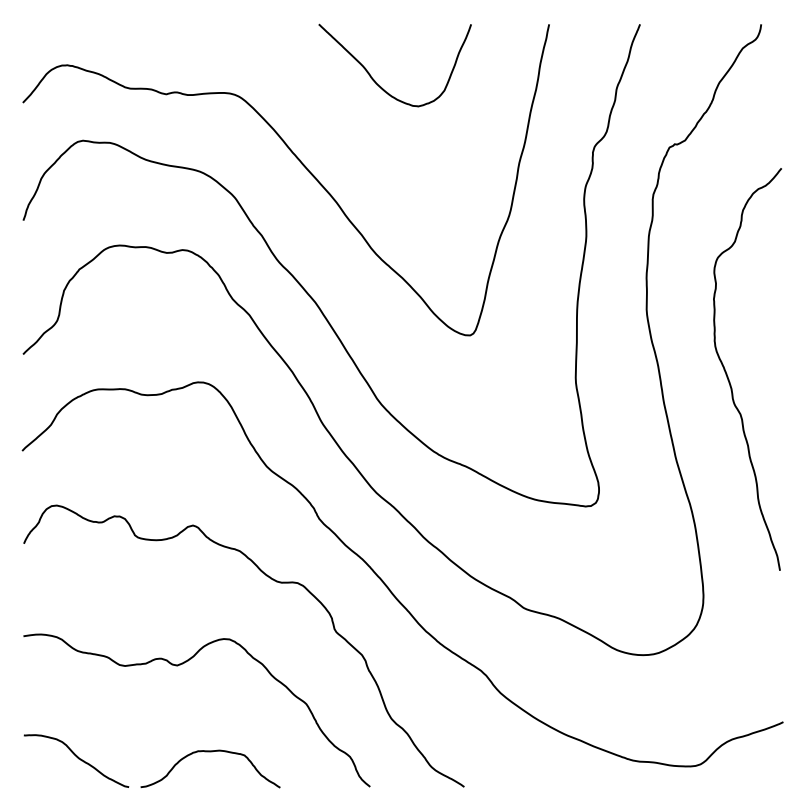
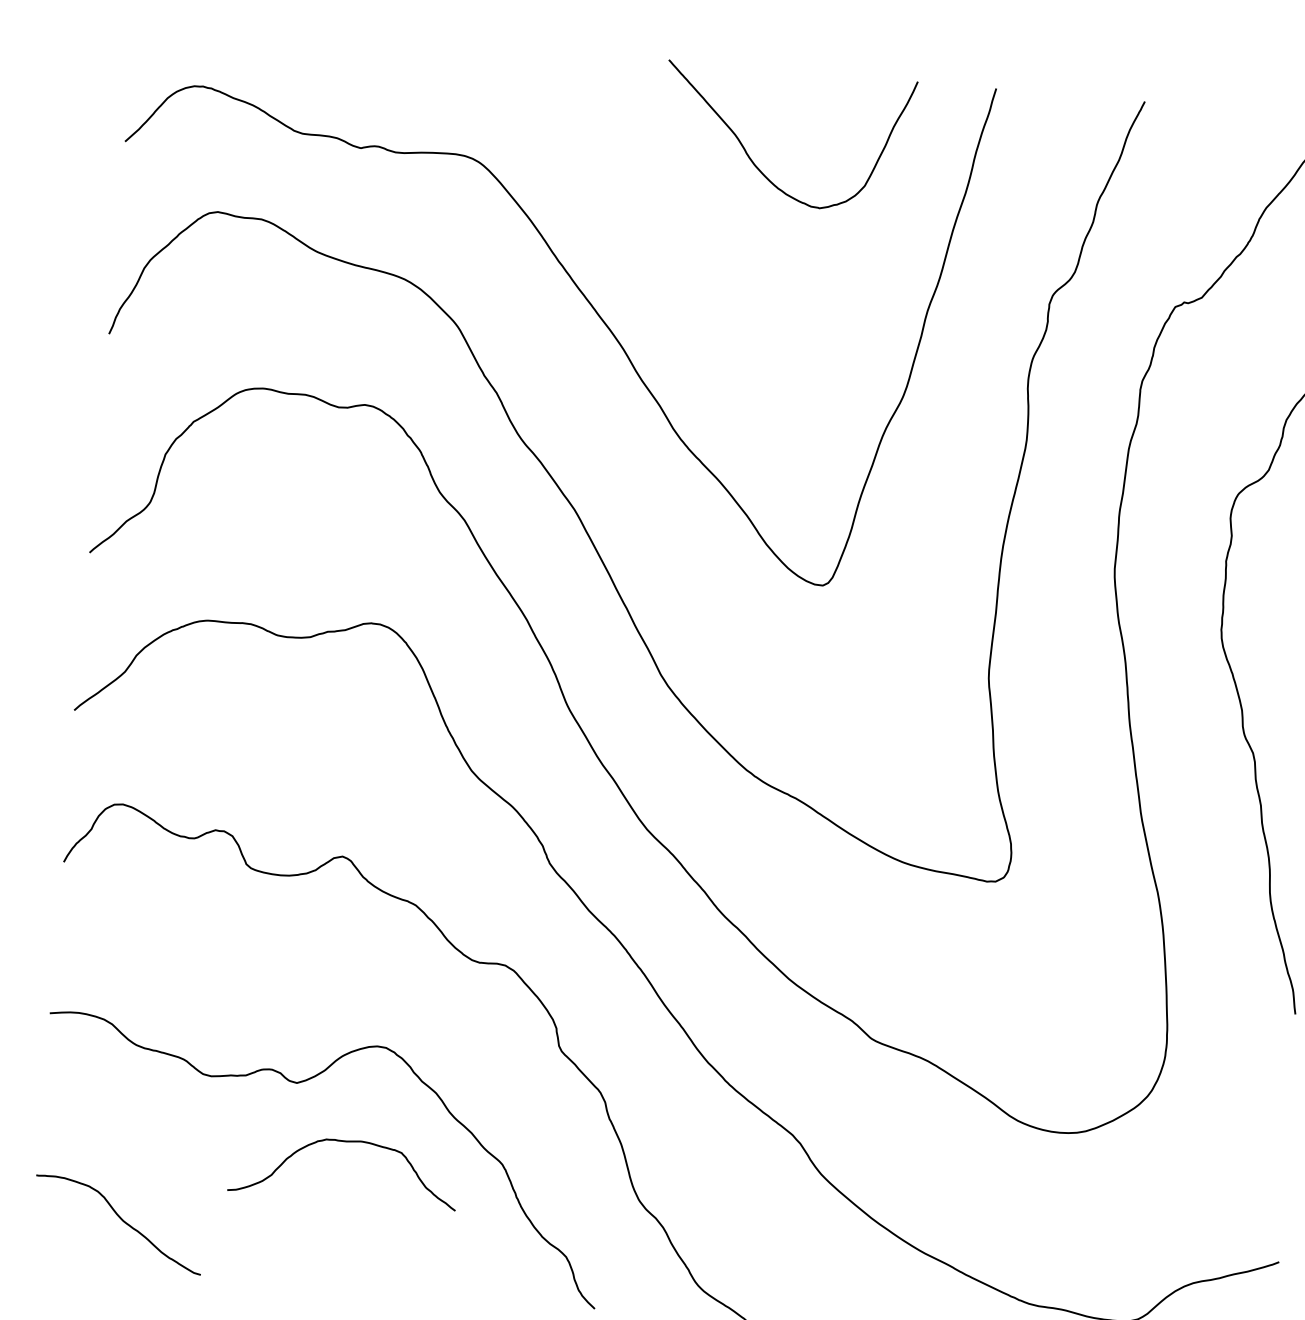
curve: (375, 80) -> (753, 159), moved
curve: (210, 752) -> (346, 1143), moved

